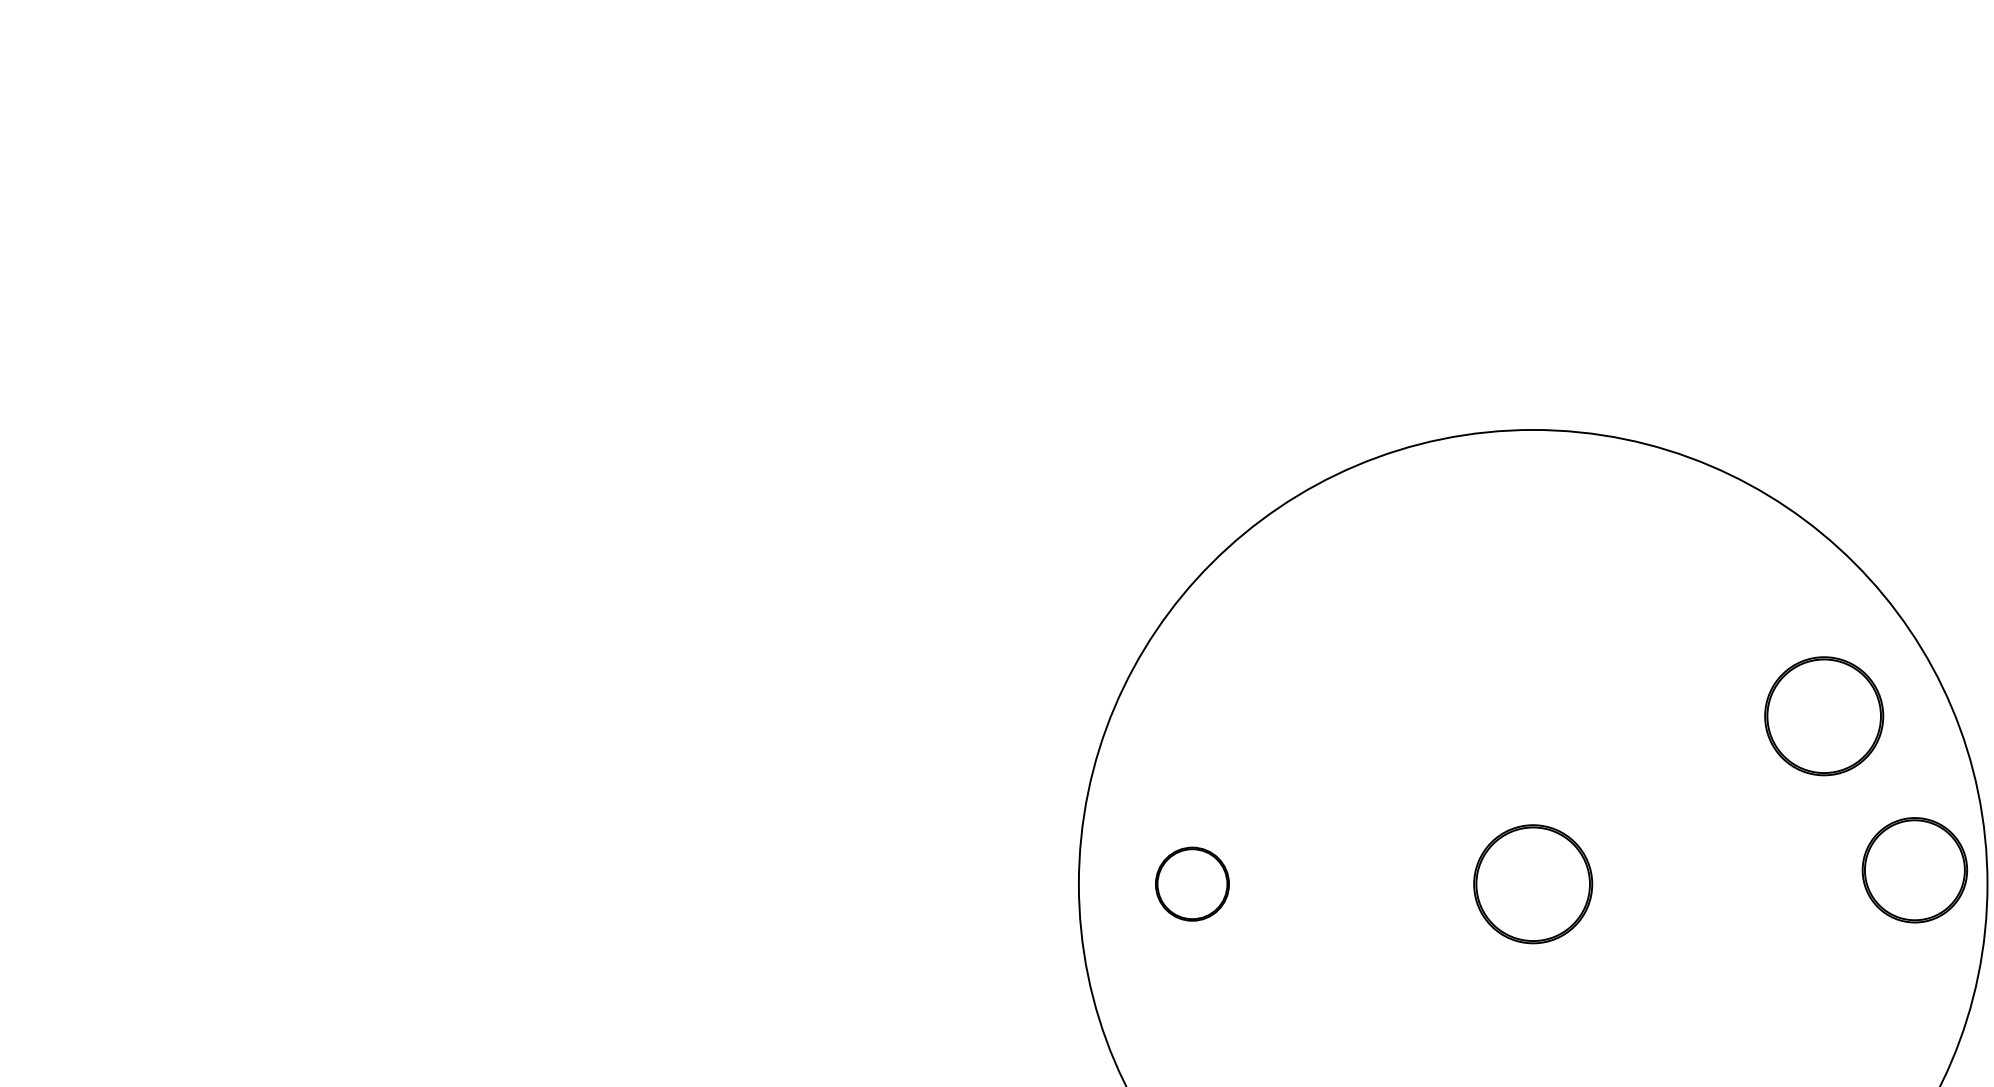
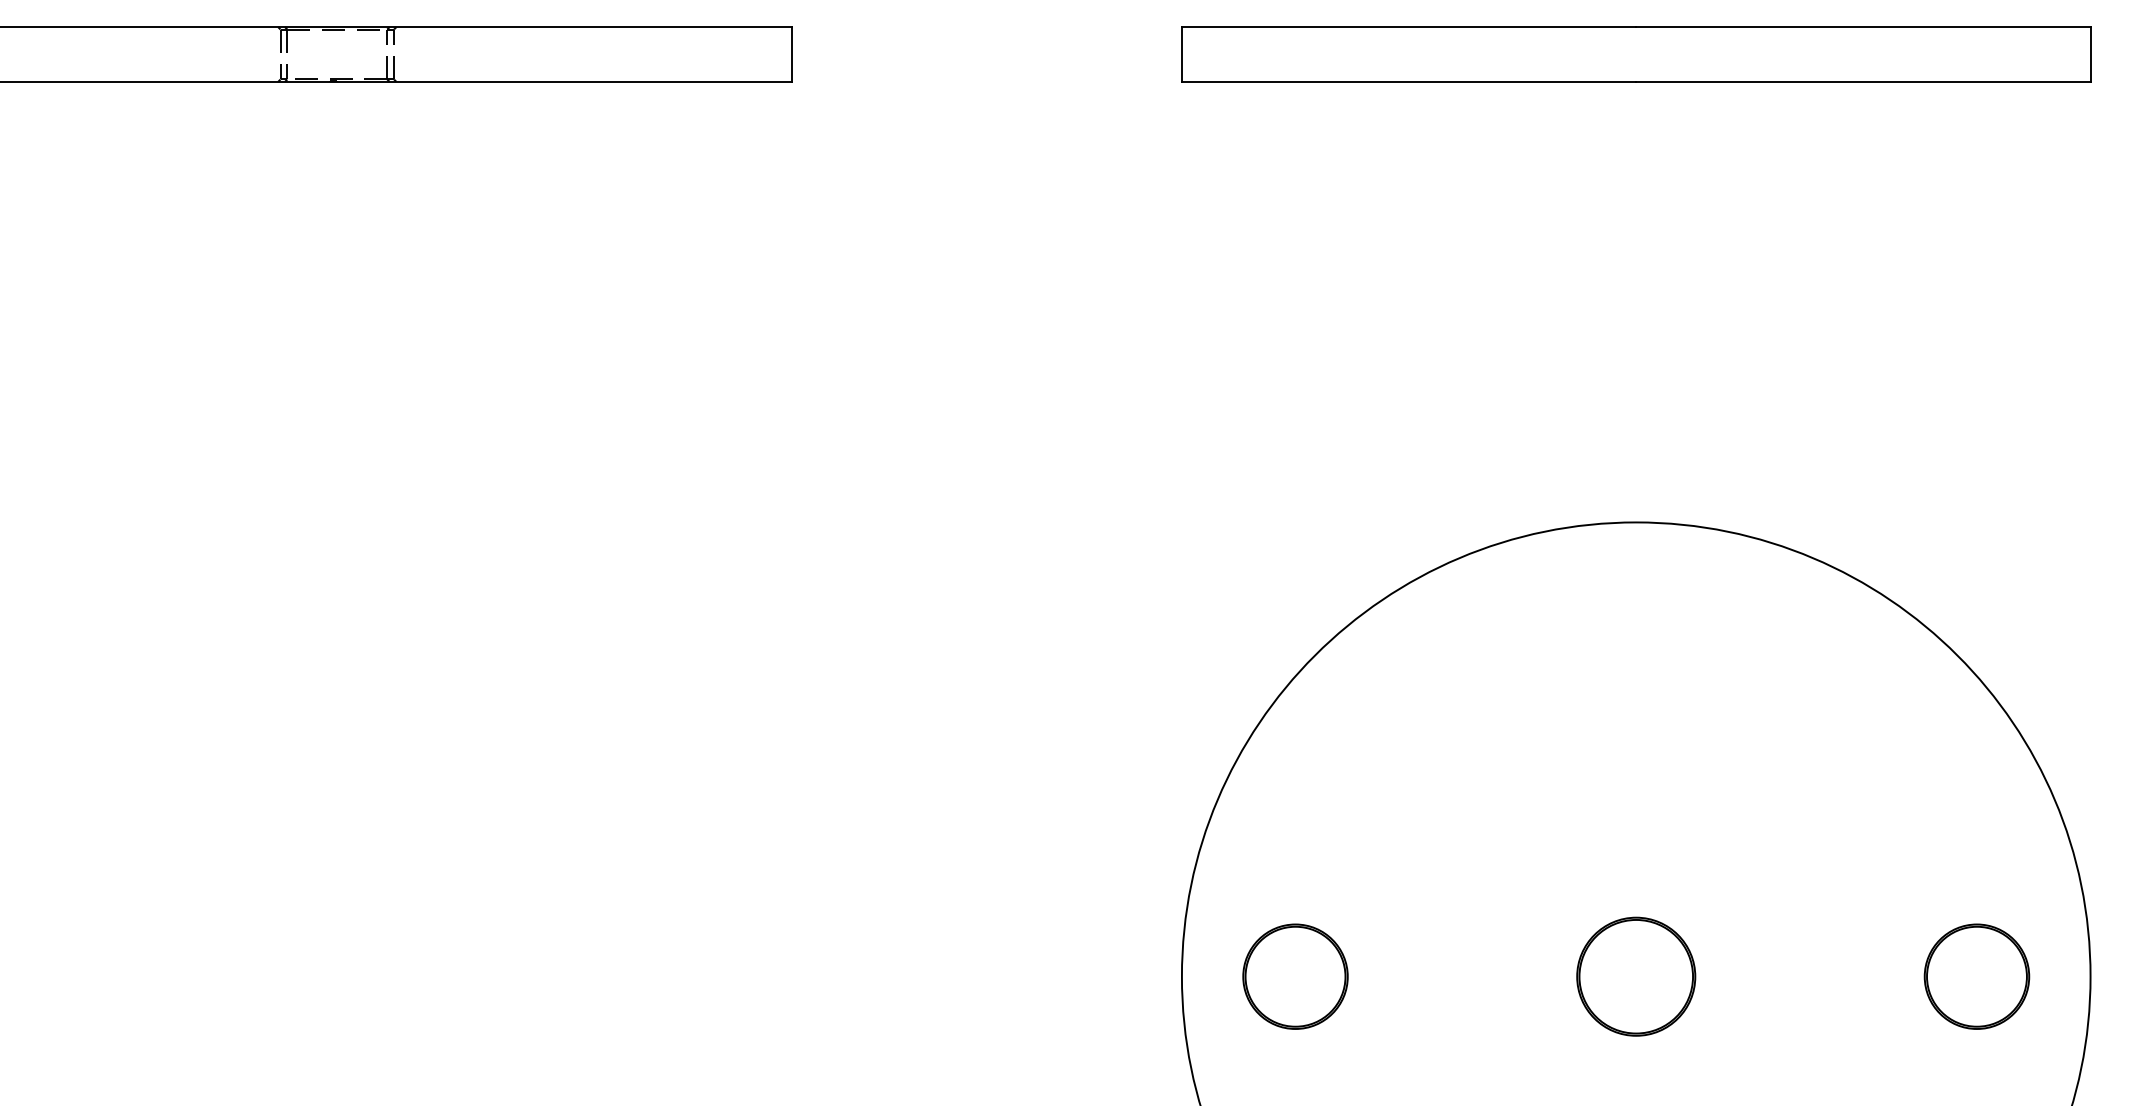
part: (1824, 716) -> (1927, 808), removed
part: (1914, 870) -> (1976, 976), moved
part: (1192, 884) -> (1295, 976), size x1.43

